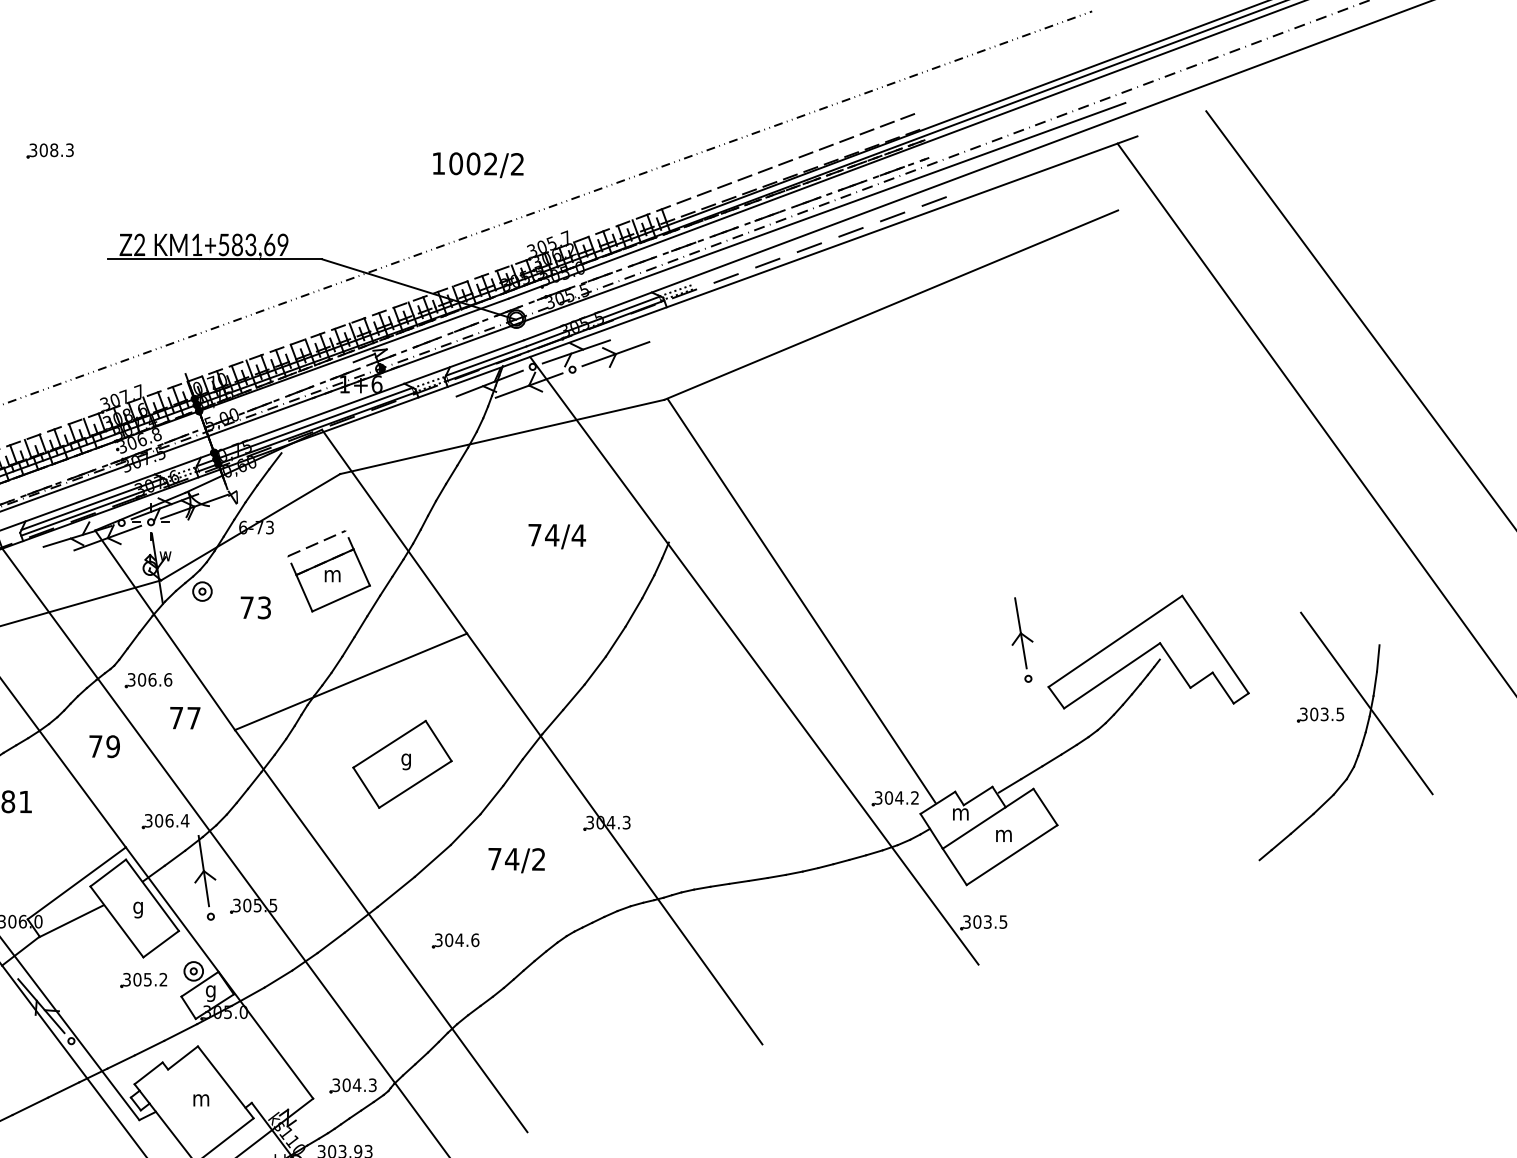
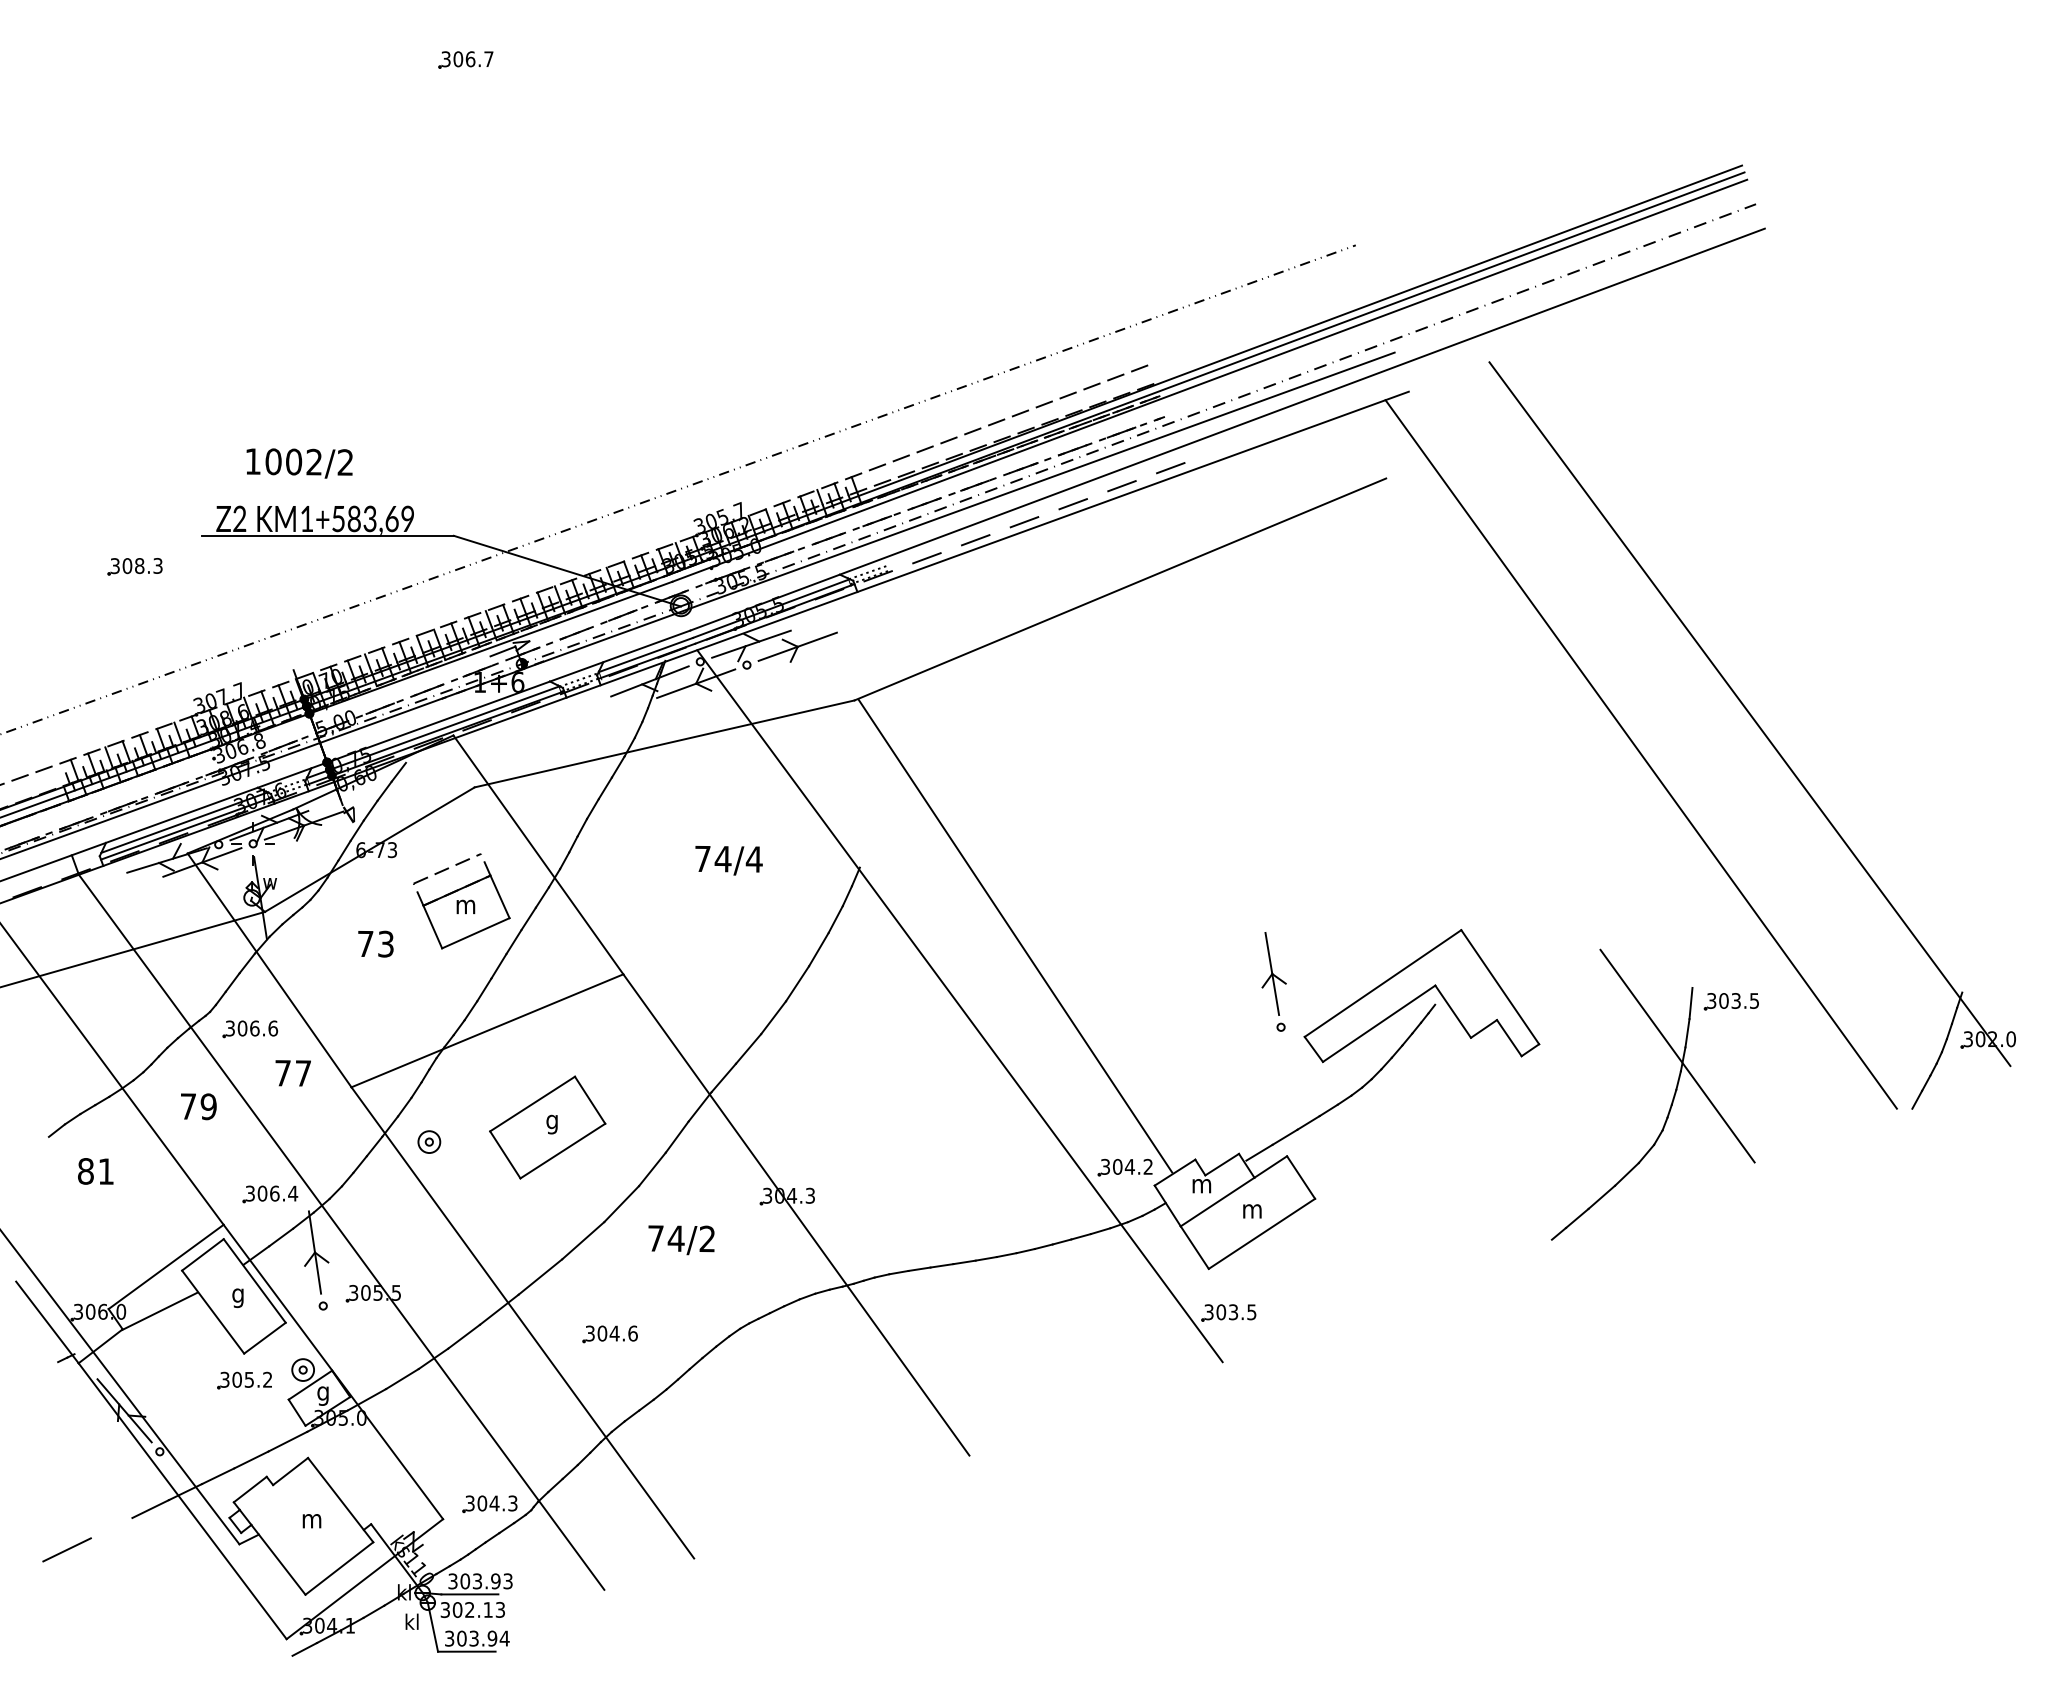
part: (49, 150) -> (134, 566), moved
text: (478, 165) -> (299, 463), moved
part: (202, 591) -> (429, 1141), moved
part: (1319, 714) -> (1730, 1001), moved
line: (30, 1106) -> (111, 1528), removed

